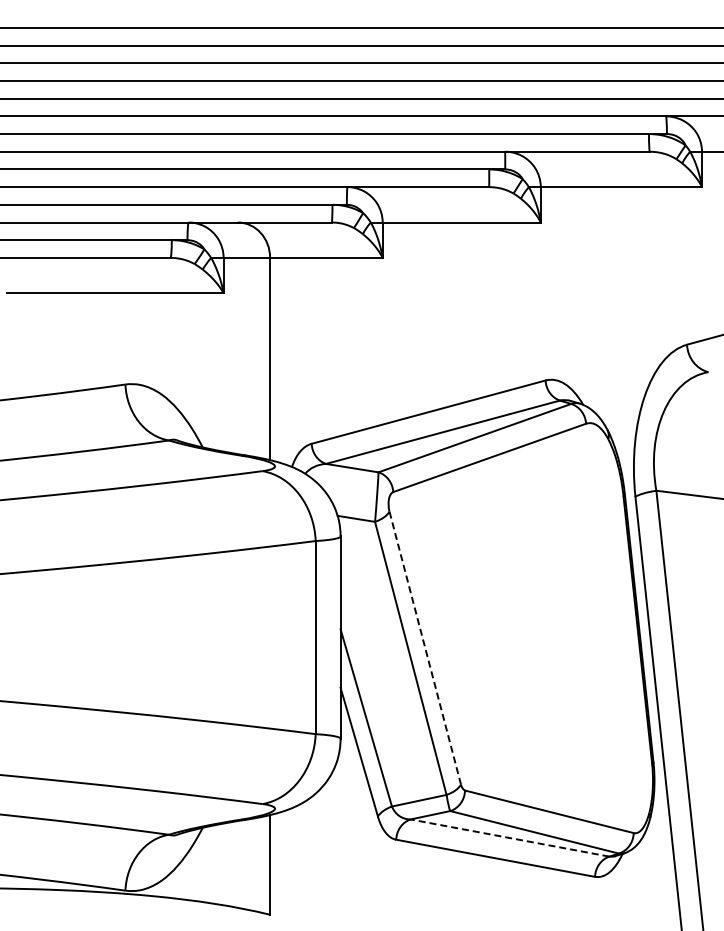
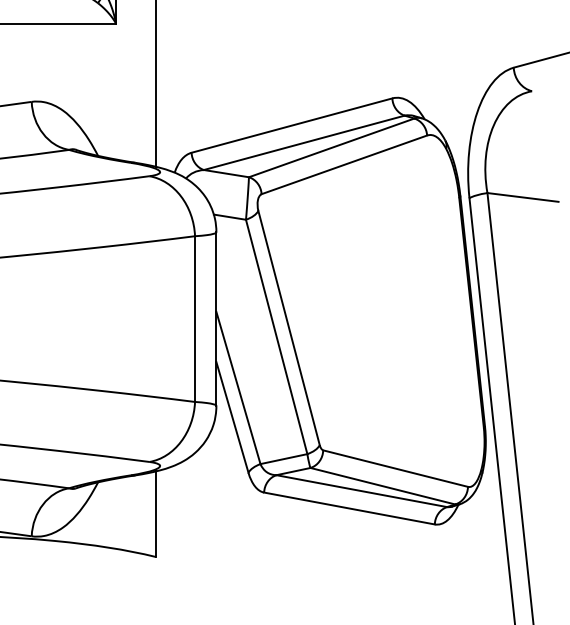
line: (425, 647) -> (289, 327), dashed -> solid
line: (509, 837) -> (361, 490), dashed -> solid

